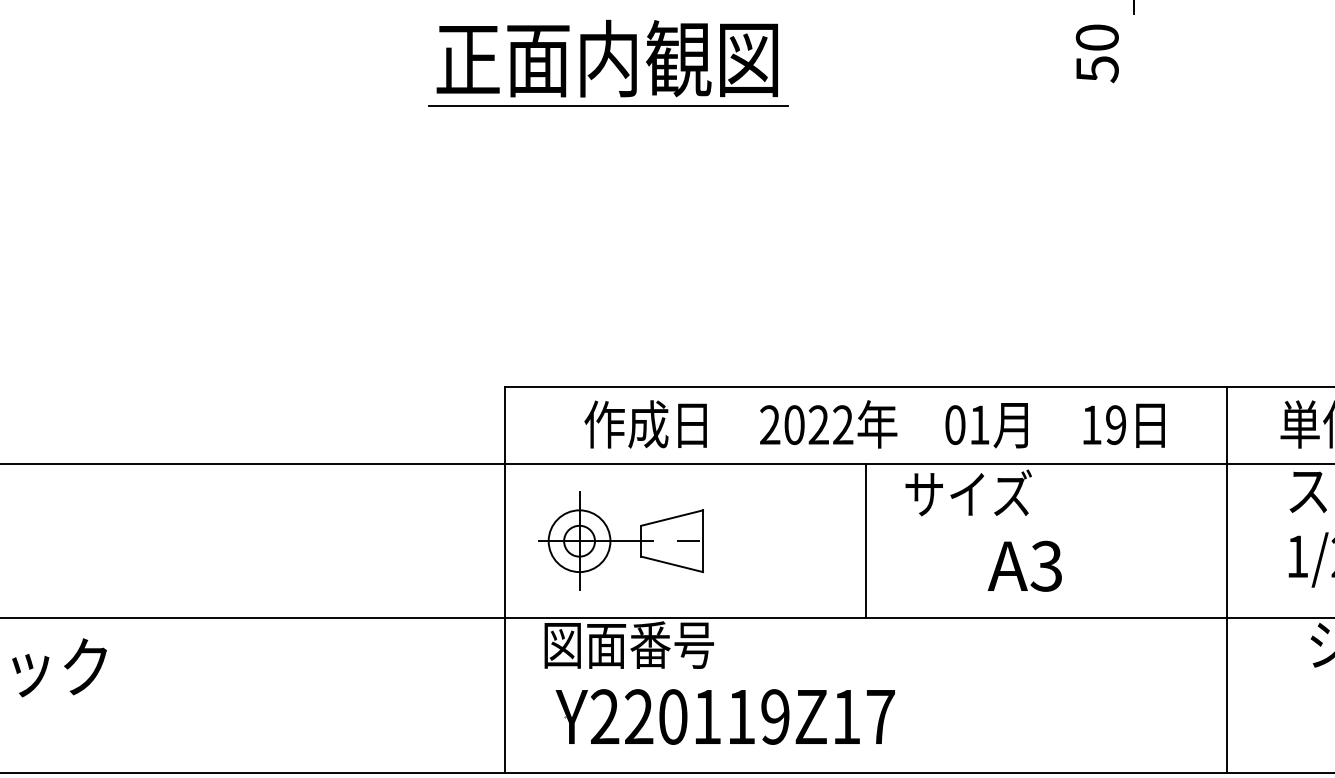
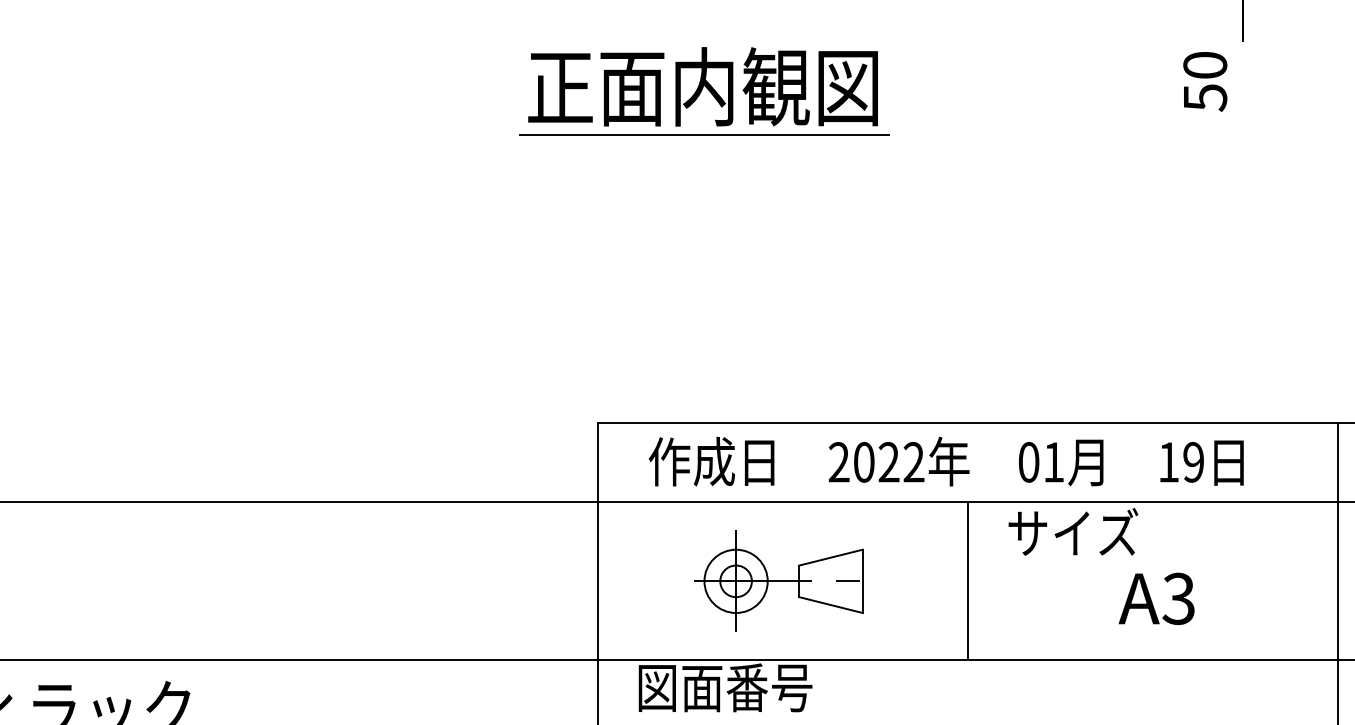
text: (874, 424) -> (946, 461), moved
part: (620, 540) -> (778, 580), moved
text: (1024, 565) -> (1156, 598), moved

